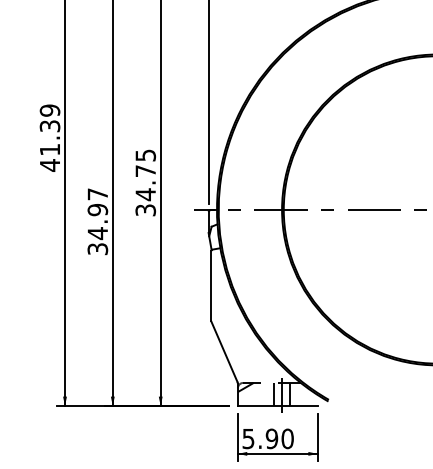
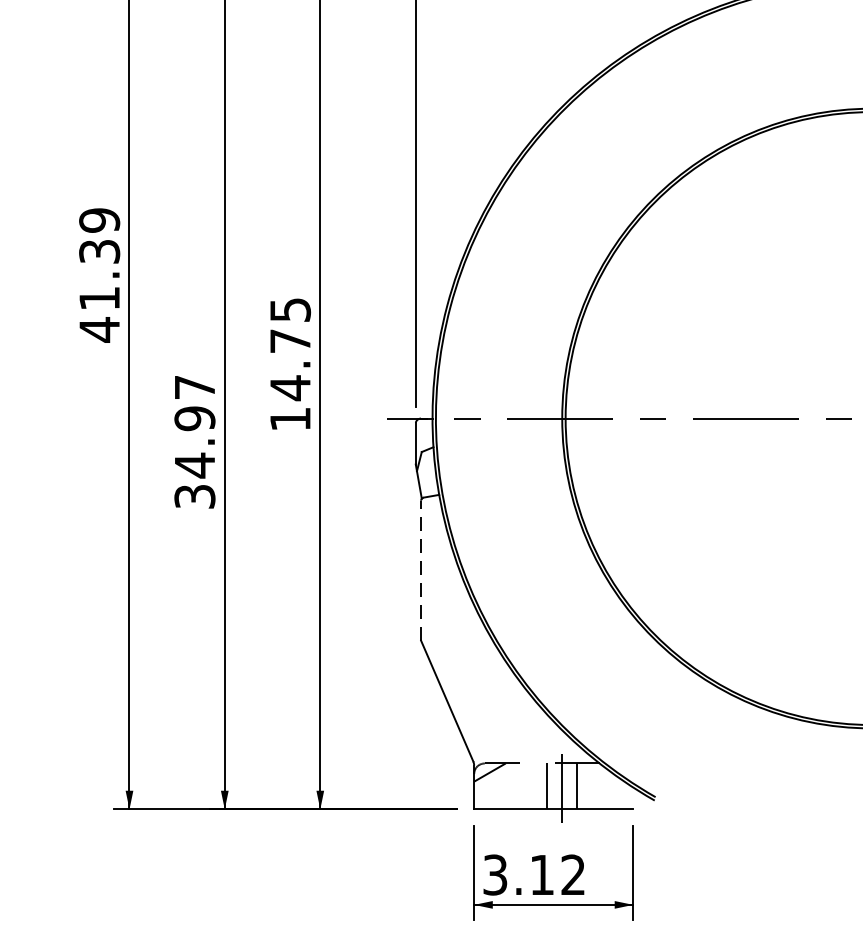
text: (145, 210) -> (289, 419), 34.75 -> 14.75
line: (211, 285) -> (421, 569), solid -> dashed
text: (268, 438) -> (535, 874), 5.90 -> 3.12

